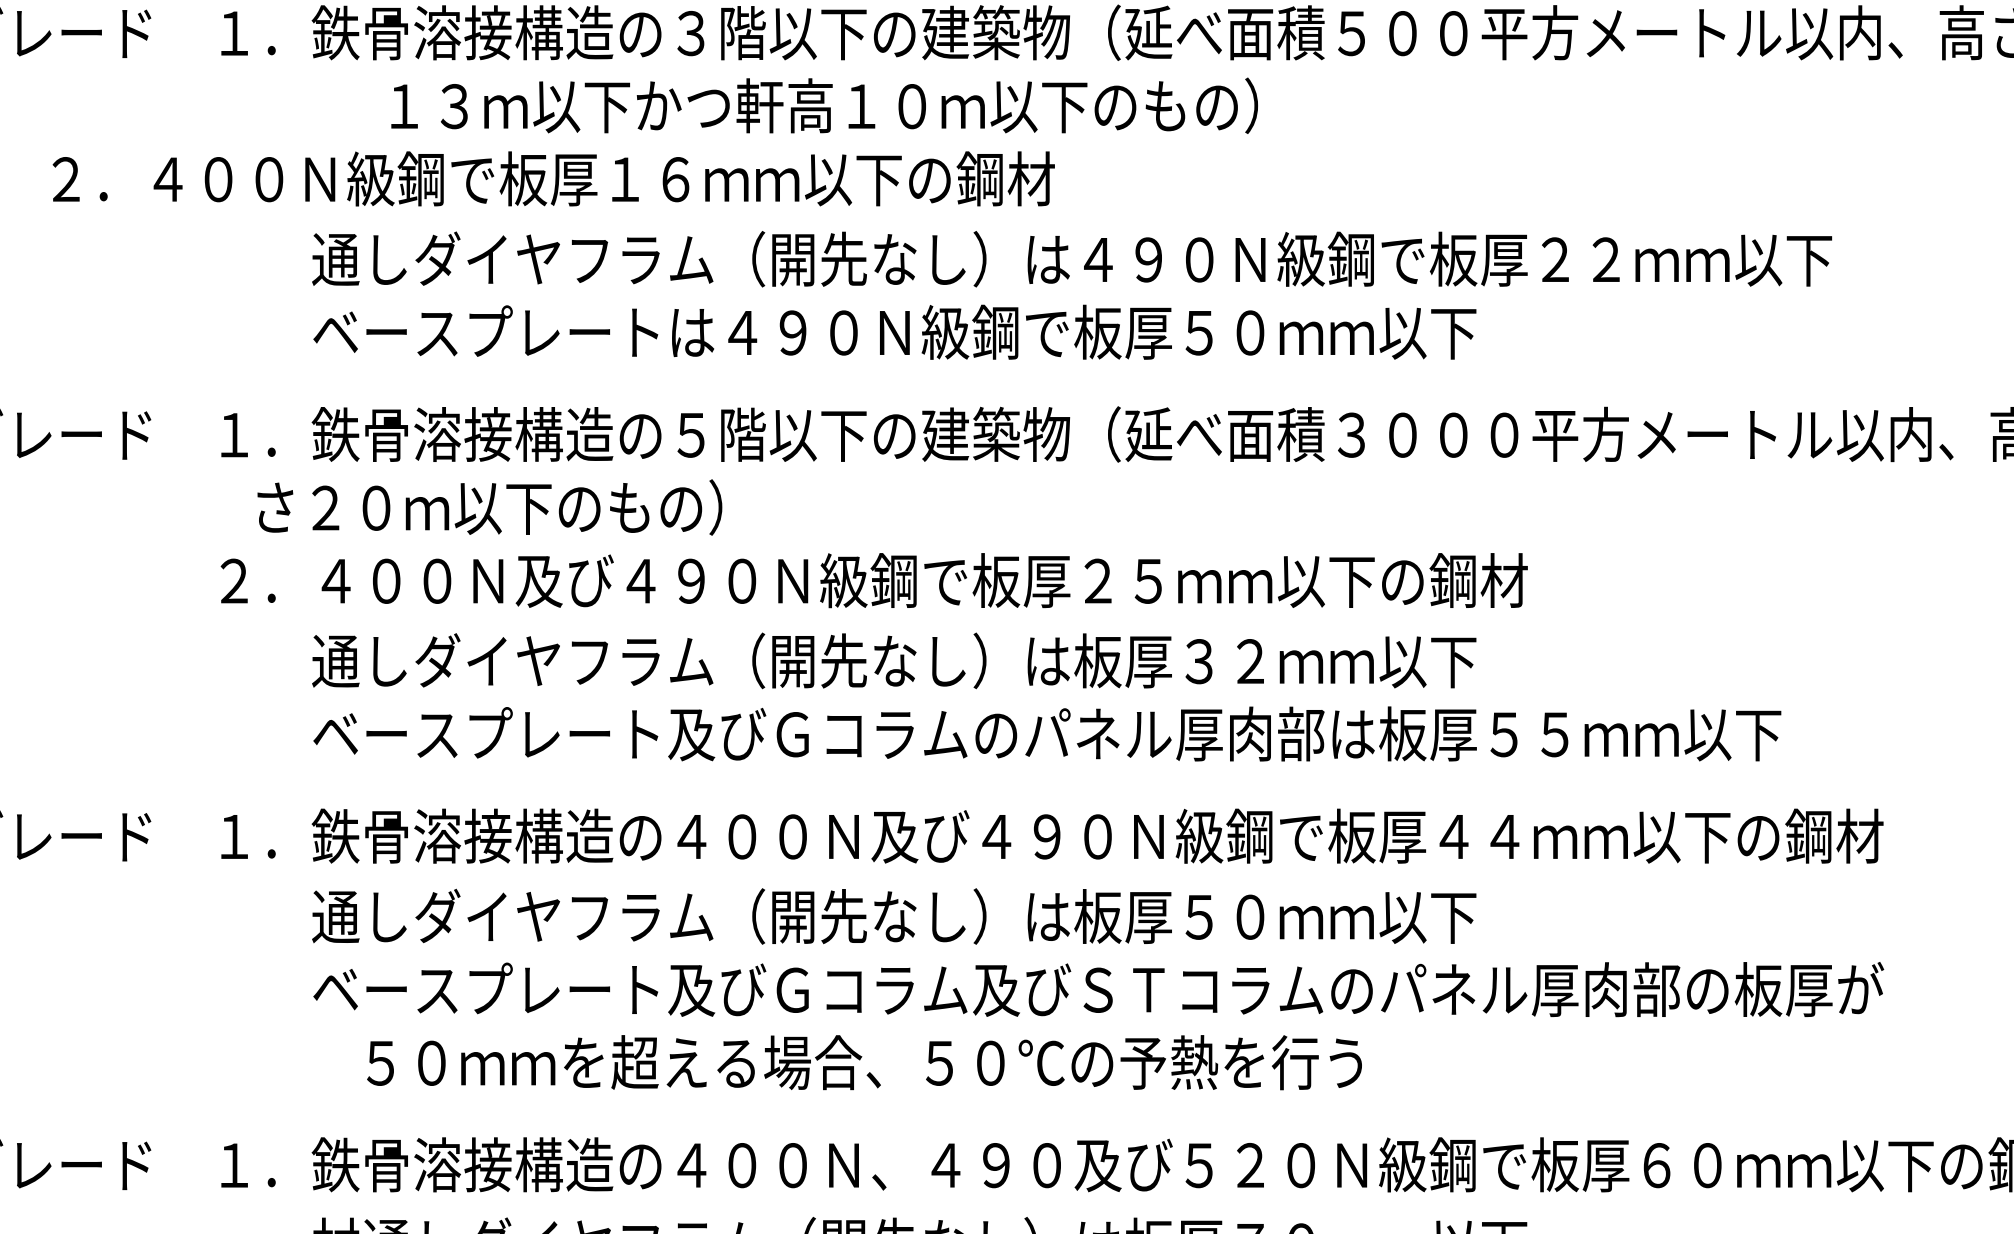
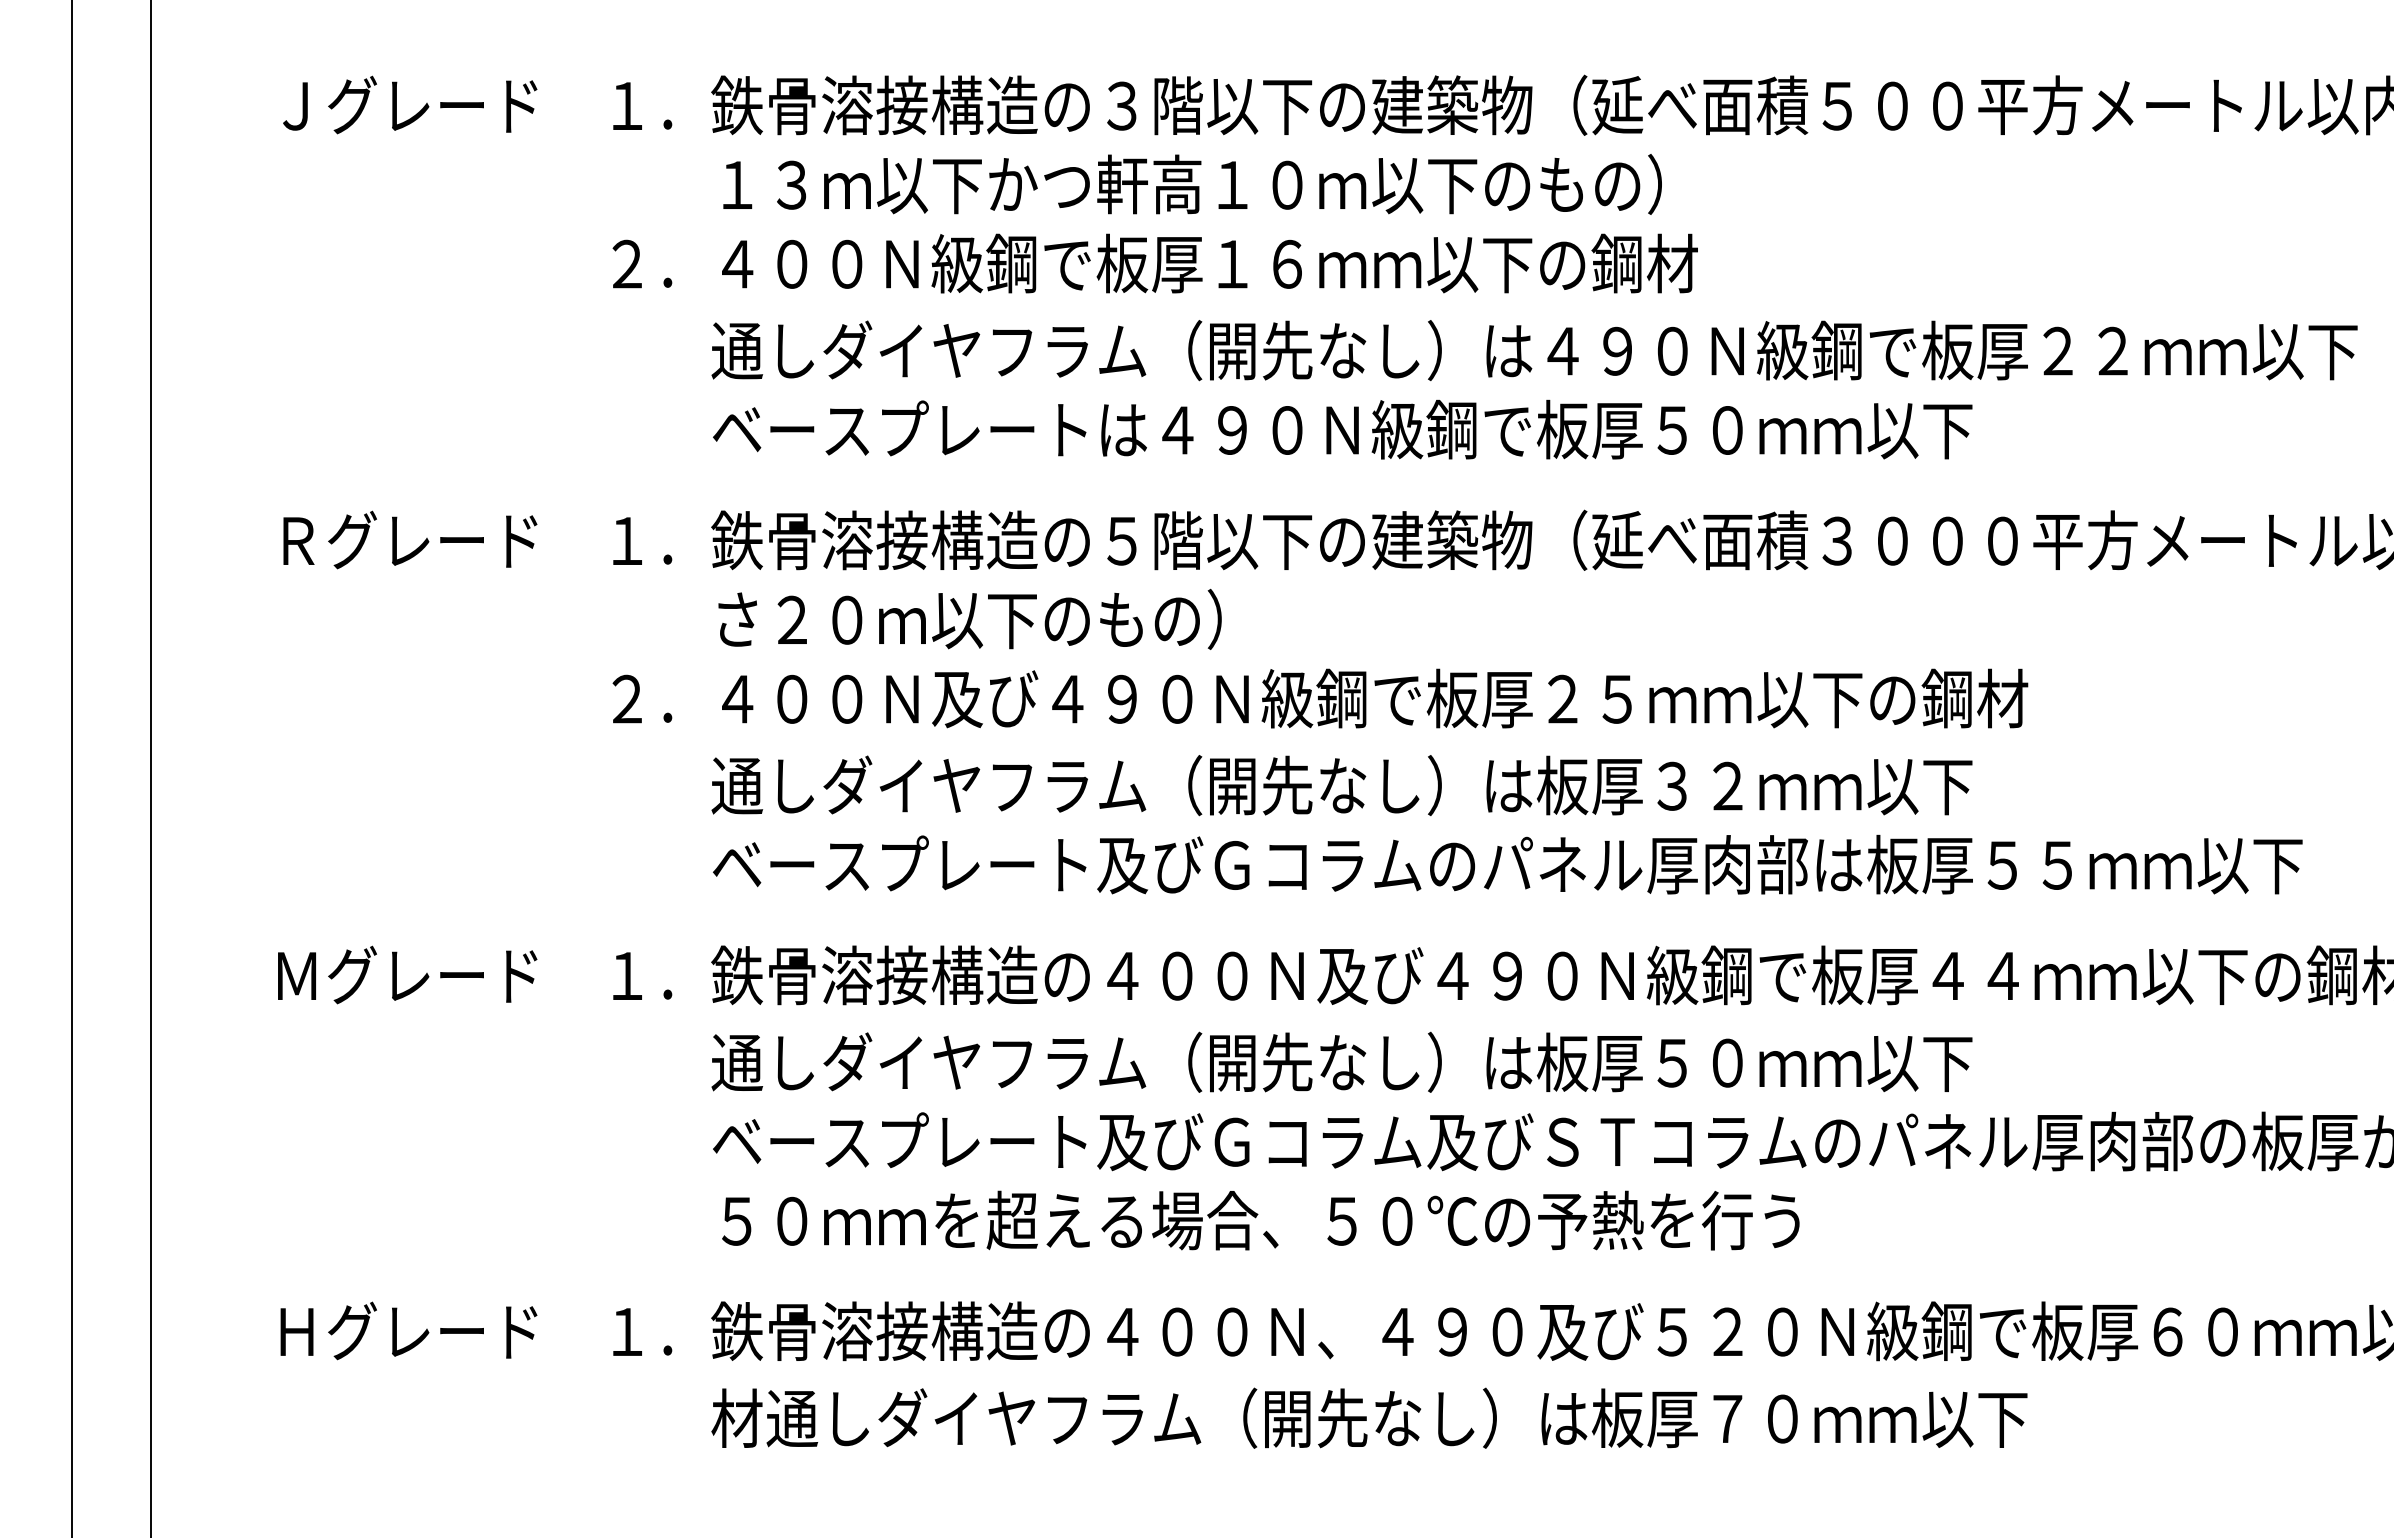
text: (824, 105) -> (1192, 184), moved
text: (553, 178) -> (1154, 263), moved
text: (489, 506) -> (969, 618), moved
text: (864, 1062) -> (1260, 1220), moved

